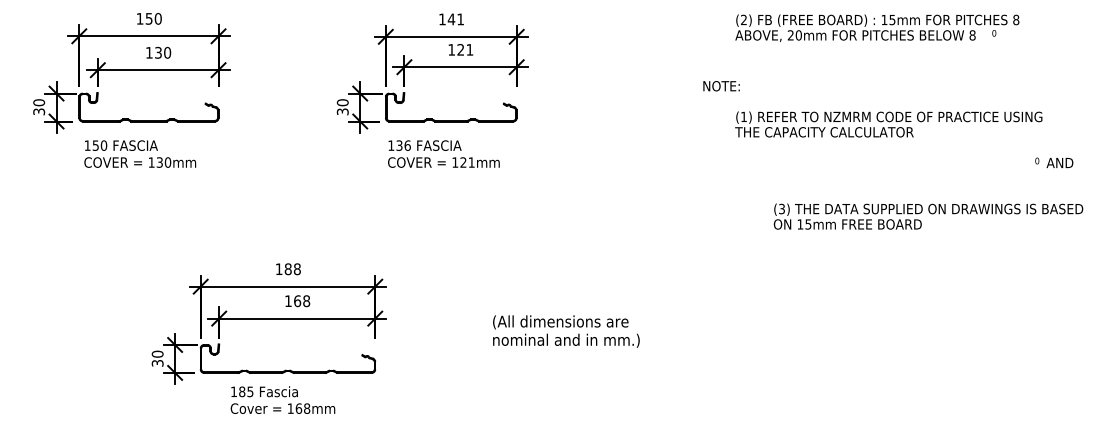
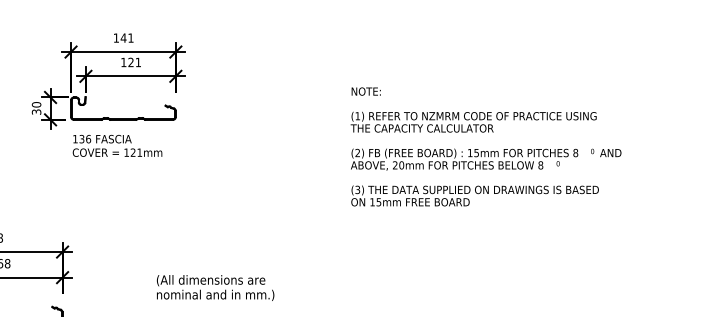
text: (877, 27) -> (464, 159), moved
text: (721, 86) -> (366, 91), moved
text: (928, 216) -> (475, 195), moved

